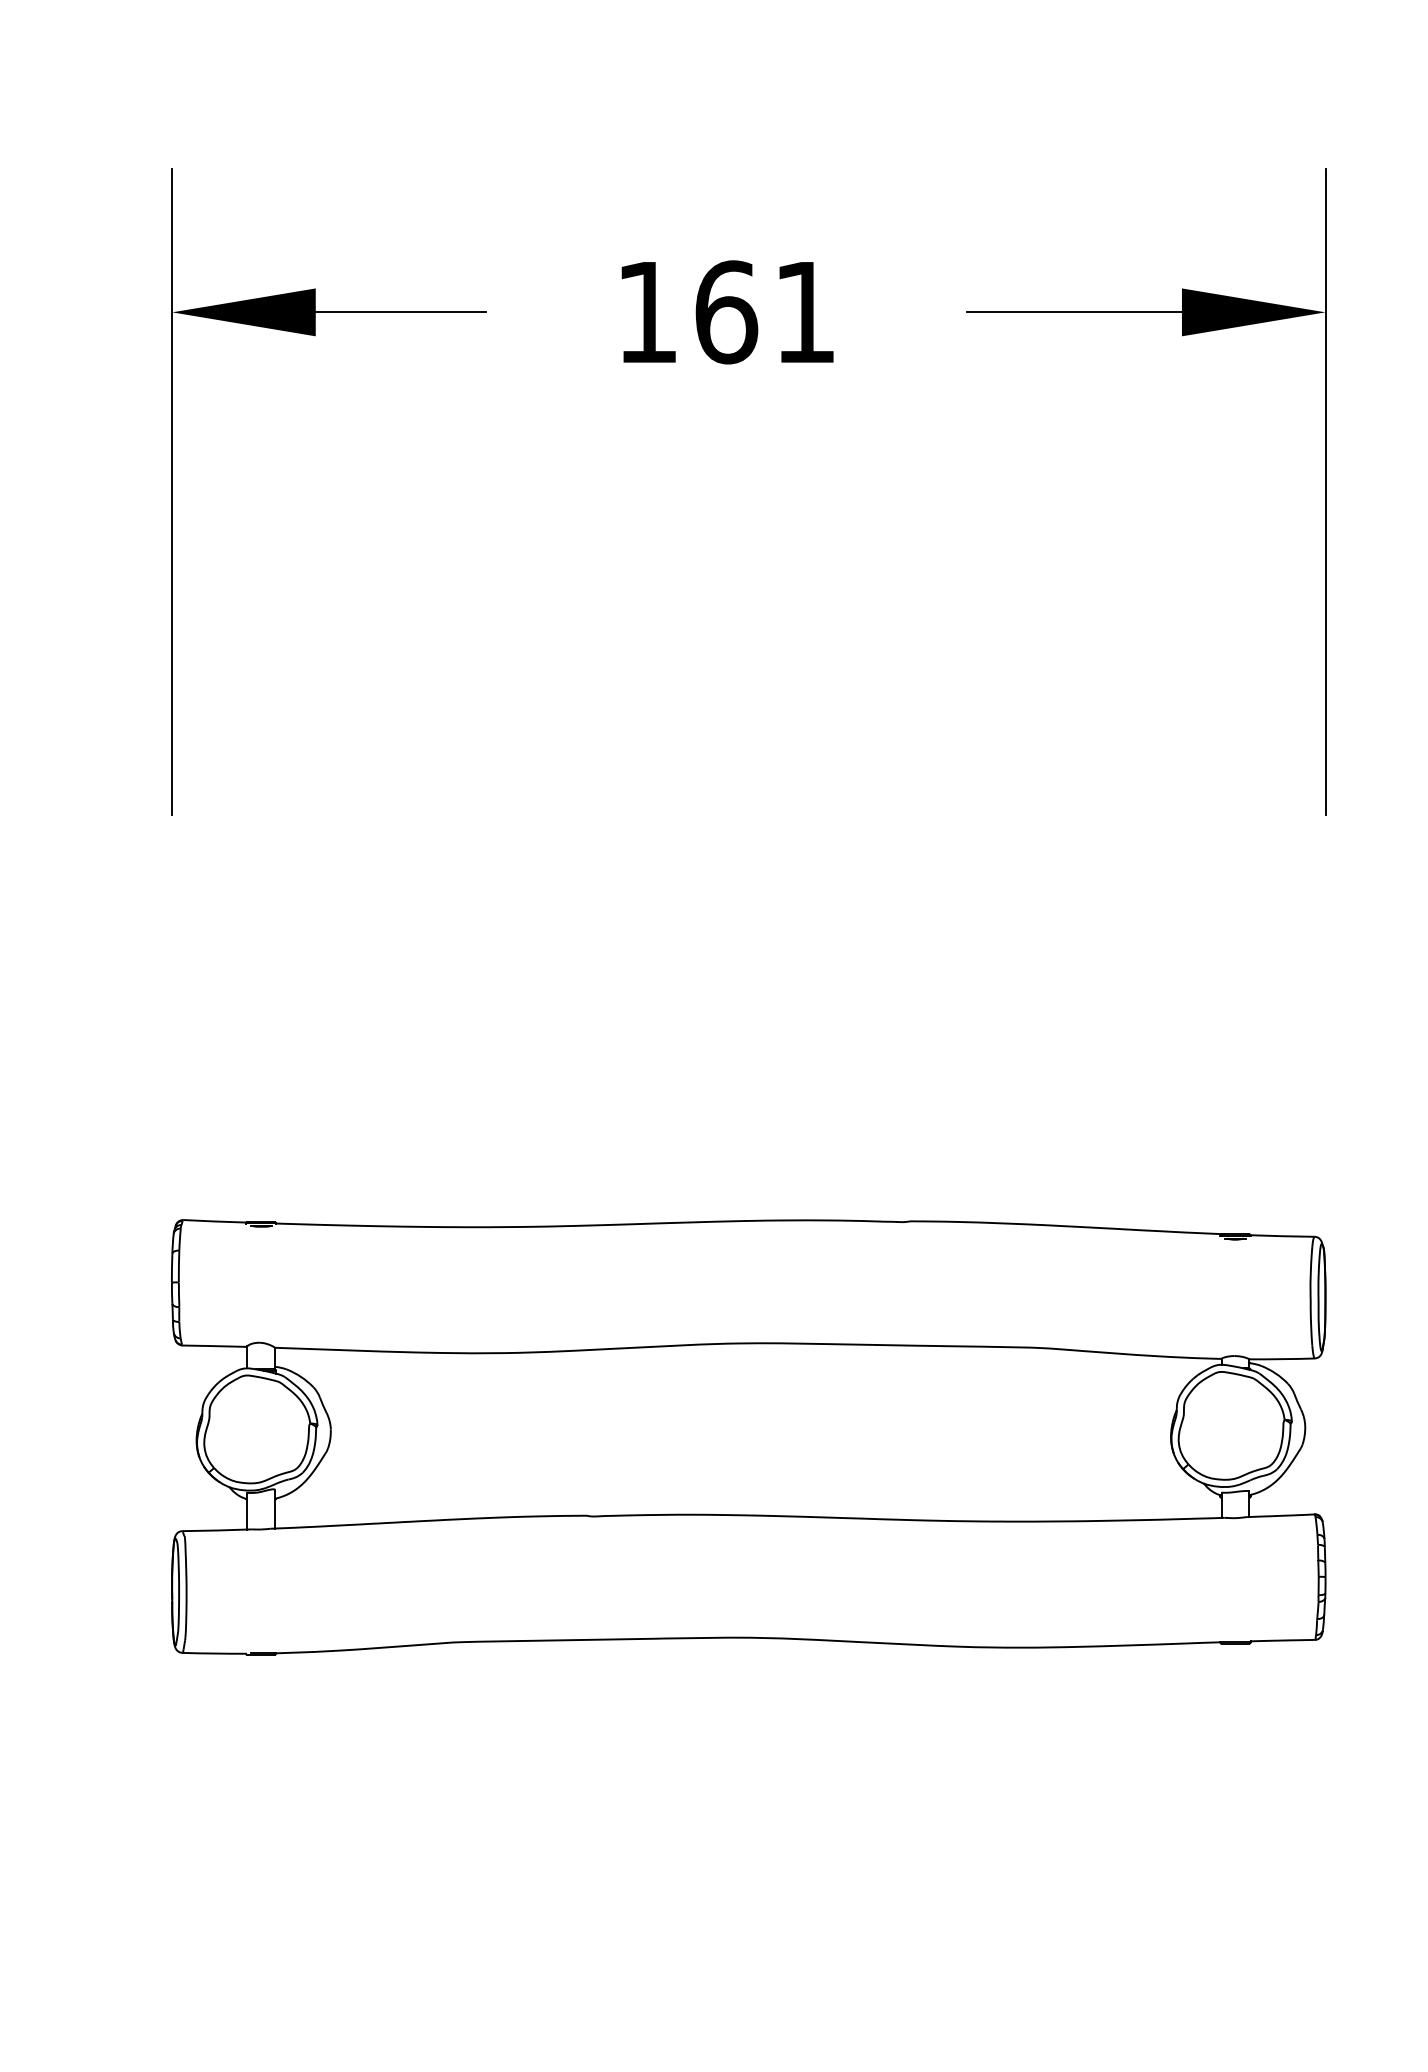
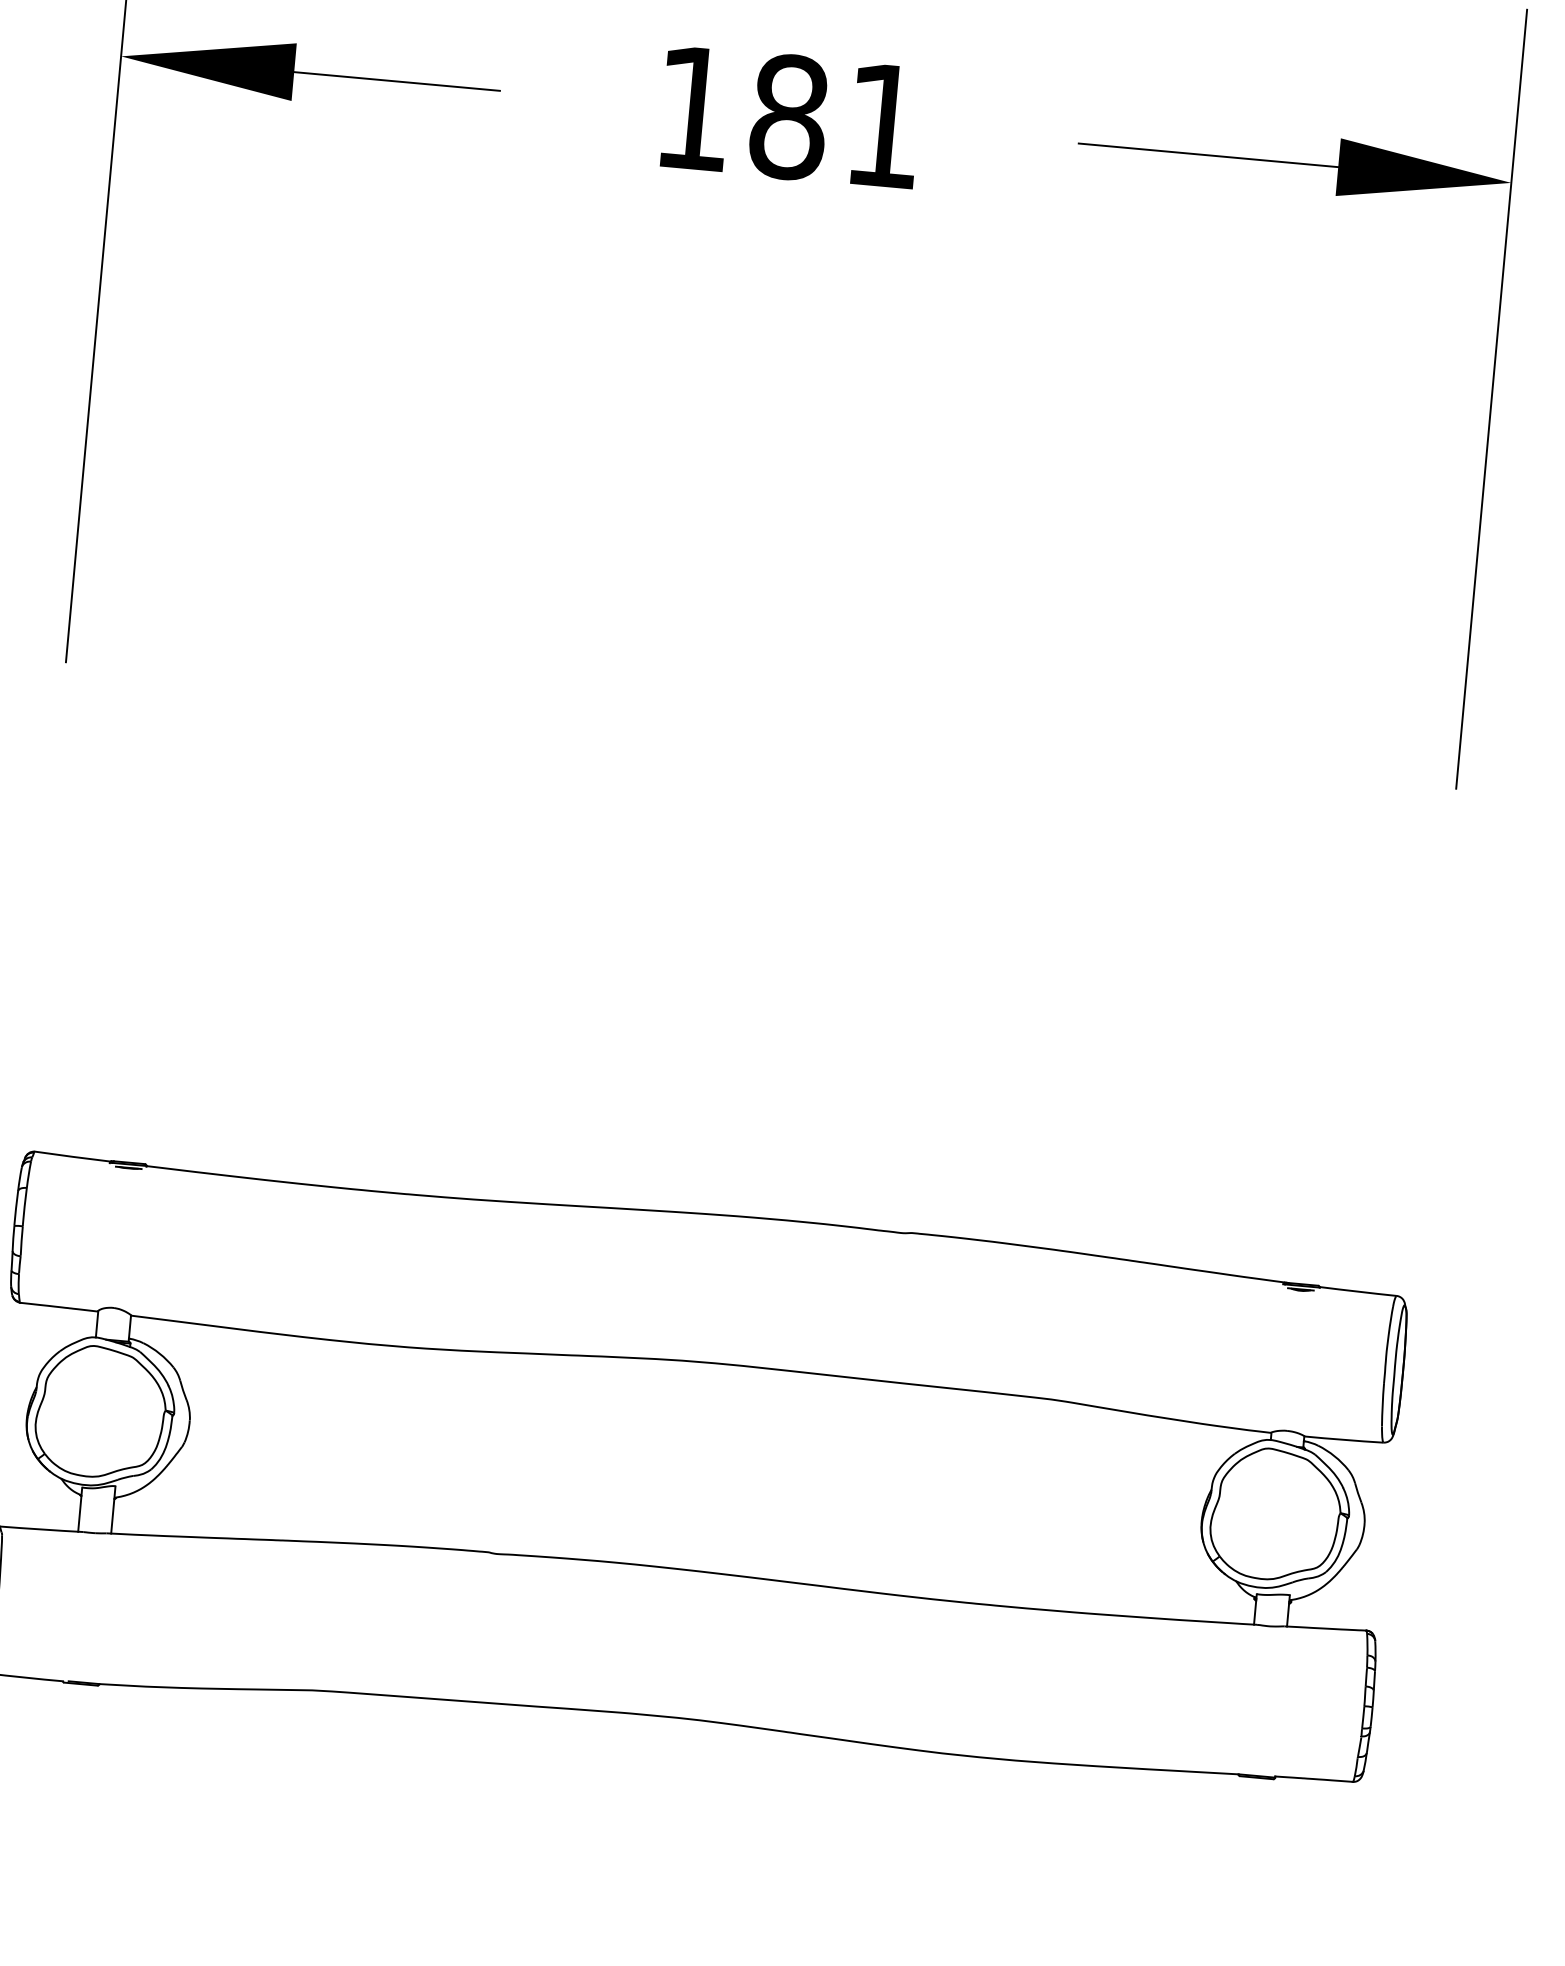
text: (726, 312) -> (789, 117), 161 -> 181

